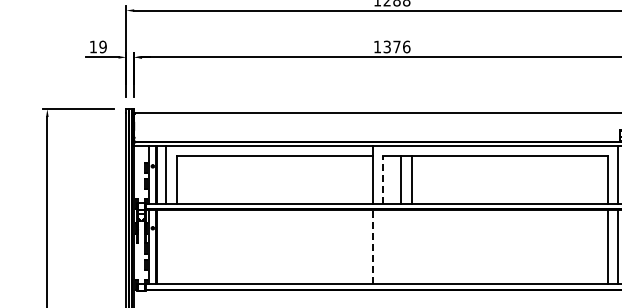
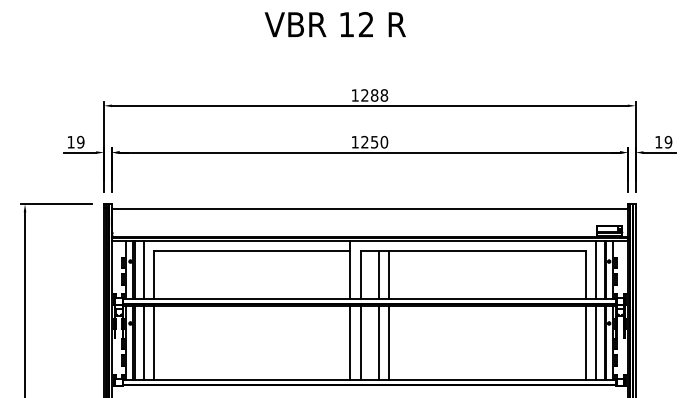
text: (396, 46) -> (374, 141), 1376 -> 1250
line: (382, 179) -> (360, 274), dashed -> solid
line: (165, 247) -> (143, 342), added
line: (176, 247) -> (154, 342), added
line: (372, 247) -> (350, 342), dashed -> solid
line: (382, 247) -> (360, 342), added
line: (401, 247) -> (379, 342), added
line: (411, 247) -> (389, 342), added

